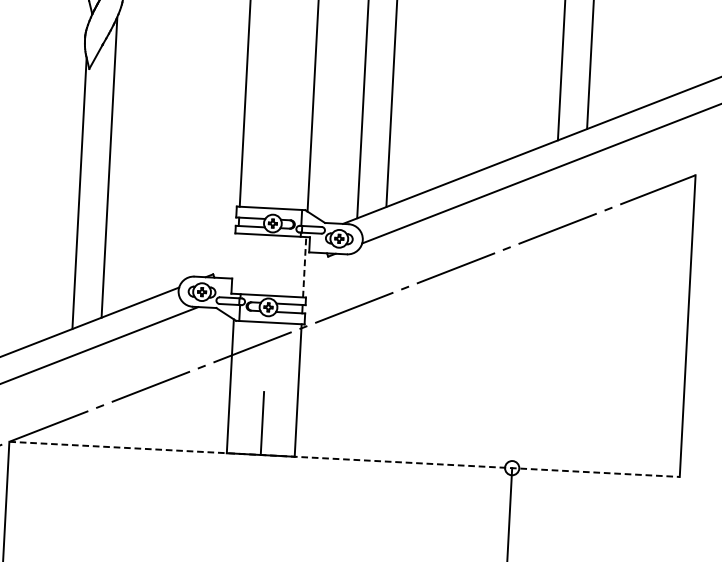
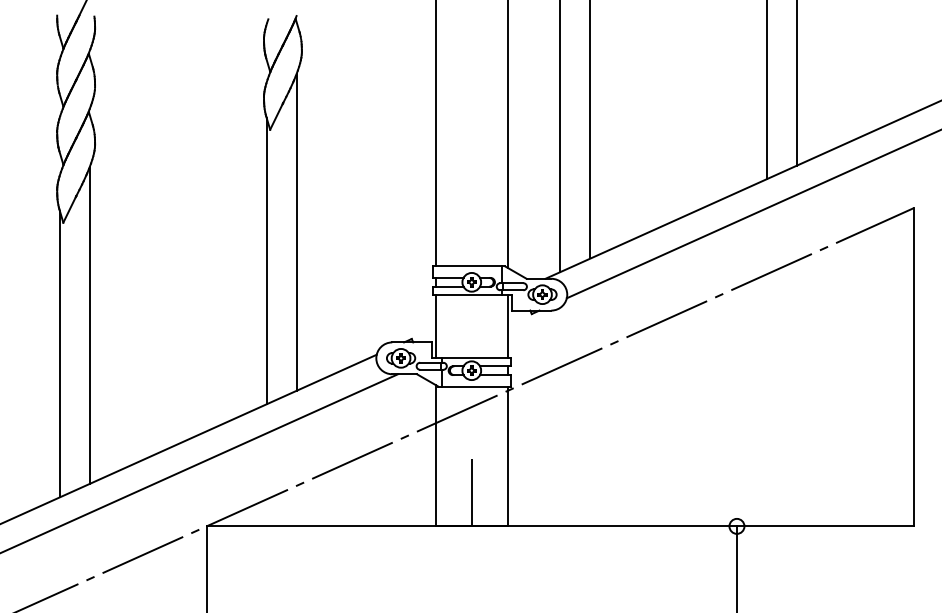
line: (237, 263) -> (436, 326), added
line: (304, 267) -> (507, 326), dashed -> solid
line: (344, 459) -> (560, 526), dashed -> solid

